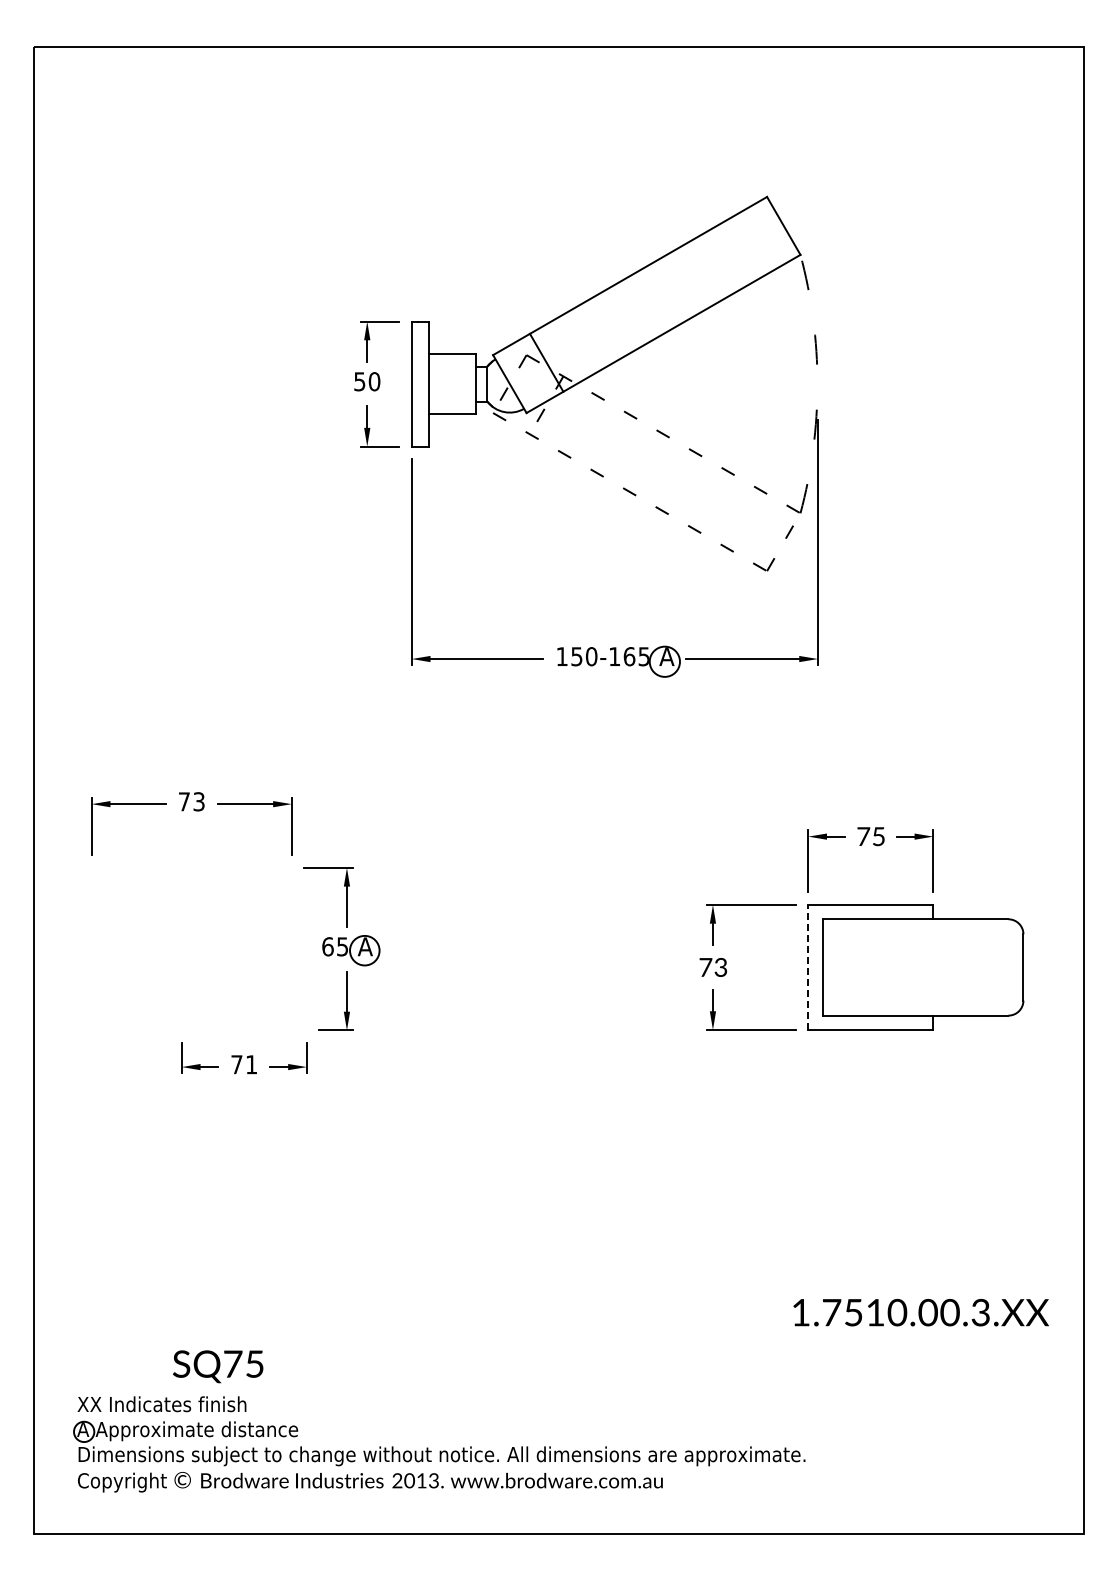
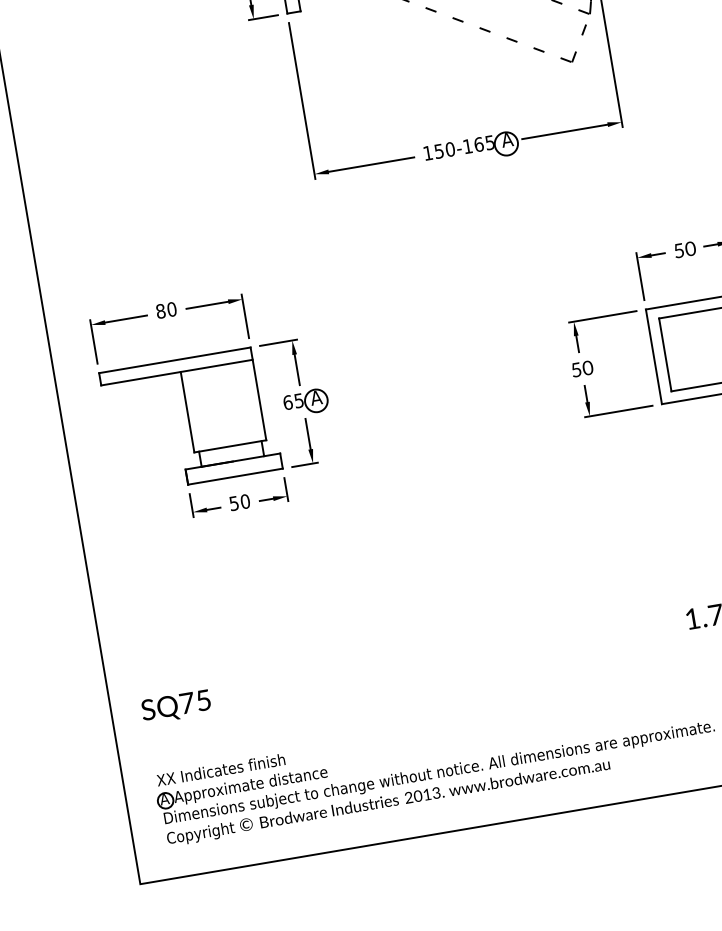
text: (191, 801) -> (166, 310), 73 -> 80
text: (871, 836) -> (685, 249), 75 -> 50
part: (199, 948) -> (191, 420), added
text: (713, 967) -> (582, 368), 73 -> 50
line: (808, 967) -> (654, 356), dashed -> solid
text: (244, 1064) -> (239, 502), 71 -> 50
text: (218, 1366) -> (176, 706), moved

